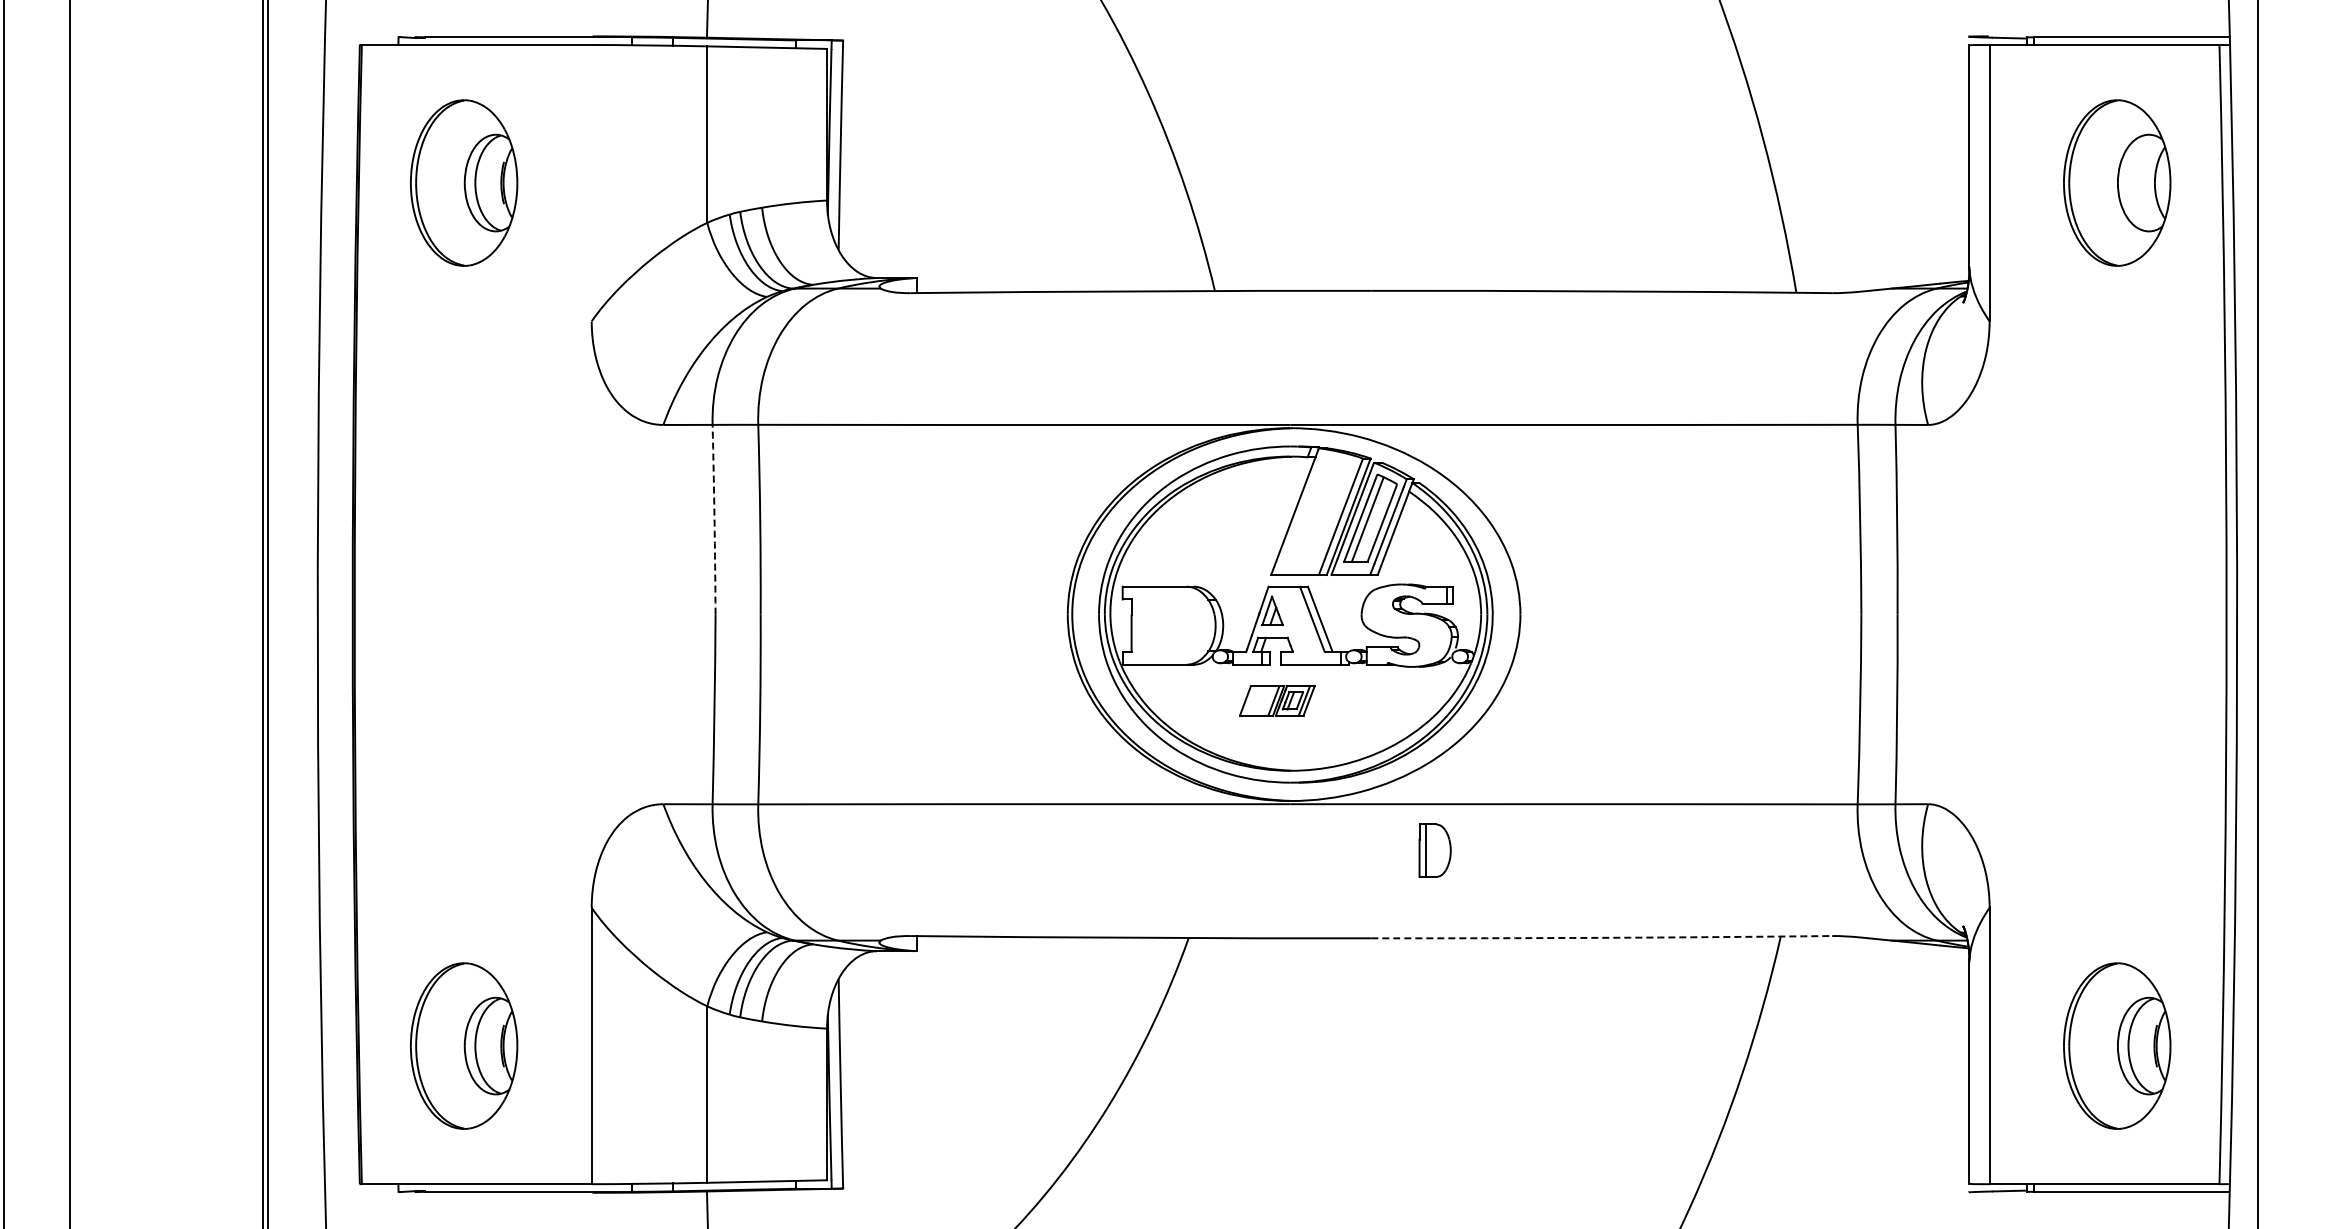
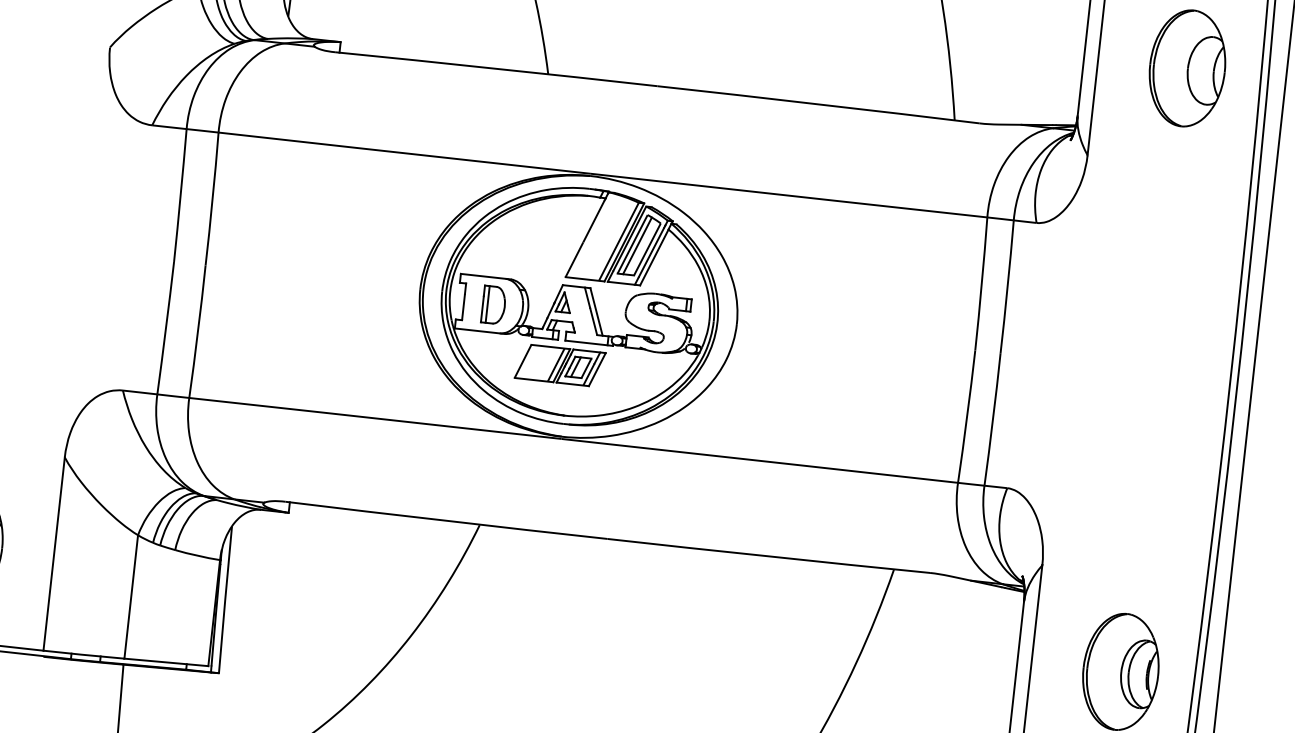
arc: (714, 519) -> (180, 195), dashed -> solid
part: (1277, 700) -> (560, 365), size x1.67
part: (1434, 850) -> (493, 304), moved
arc: (1601, 937) -> (768, 556), dashed -> solid

